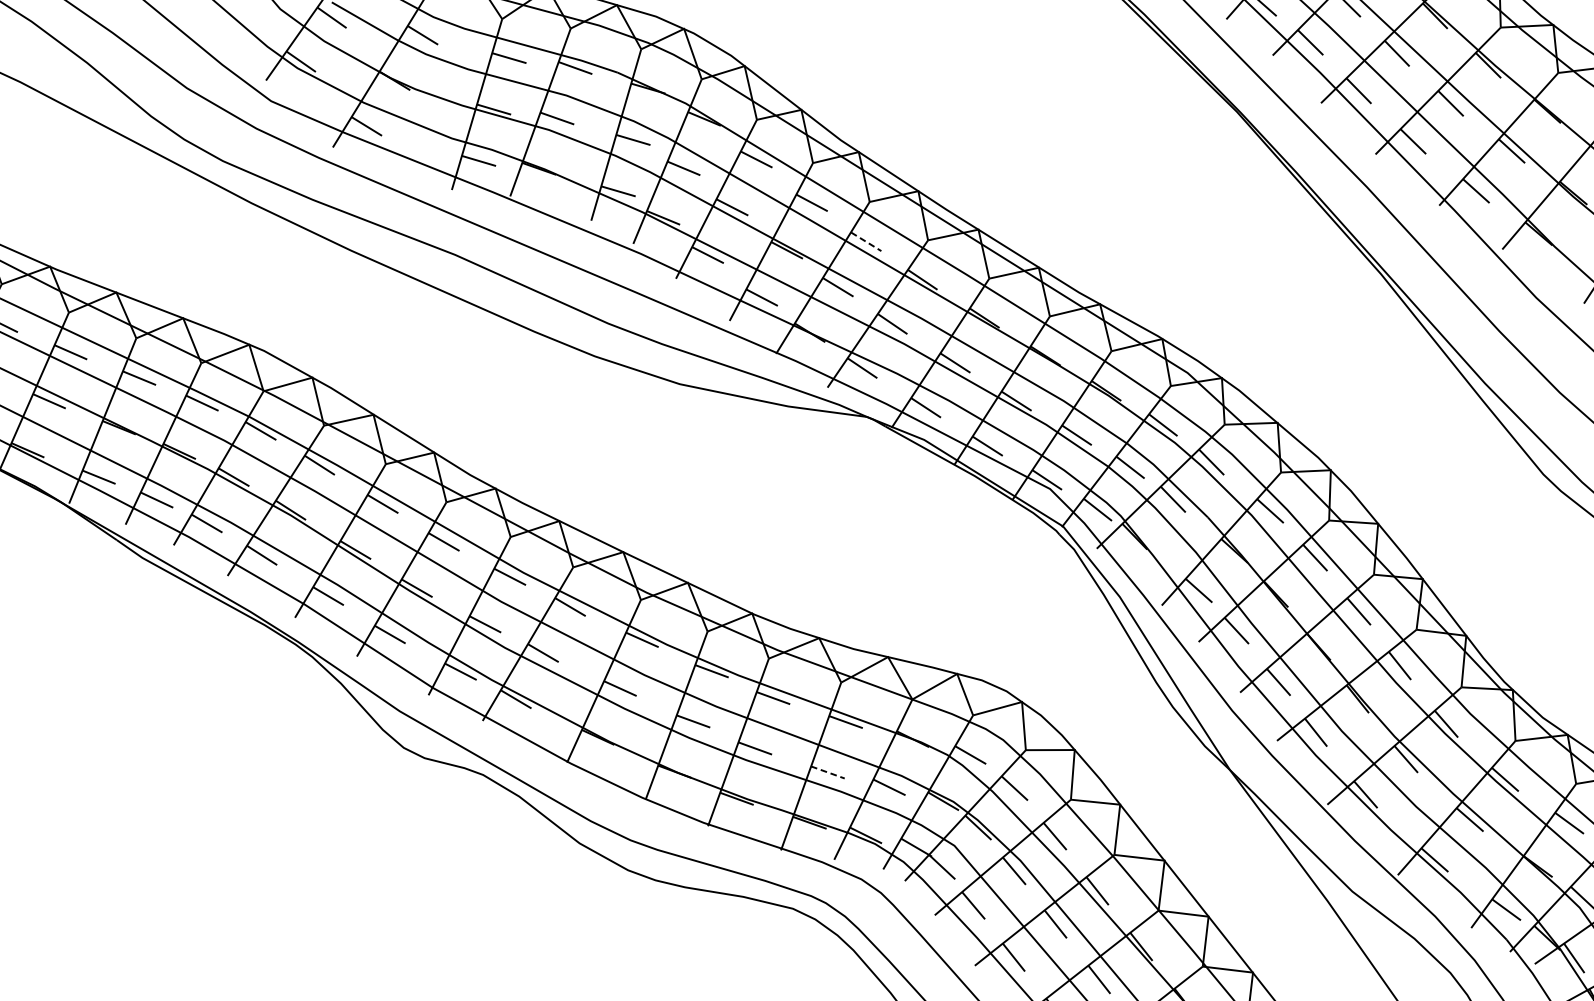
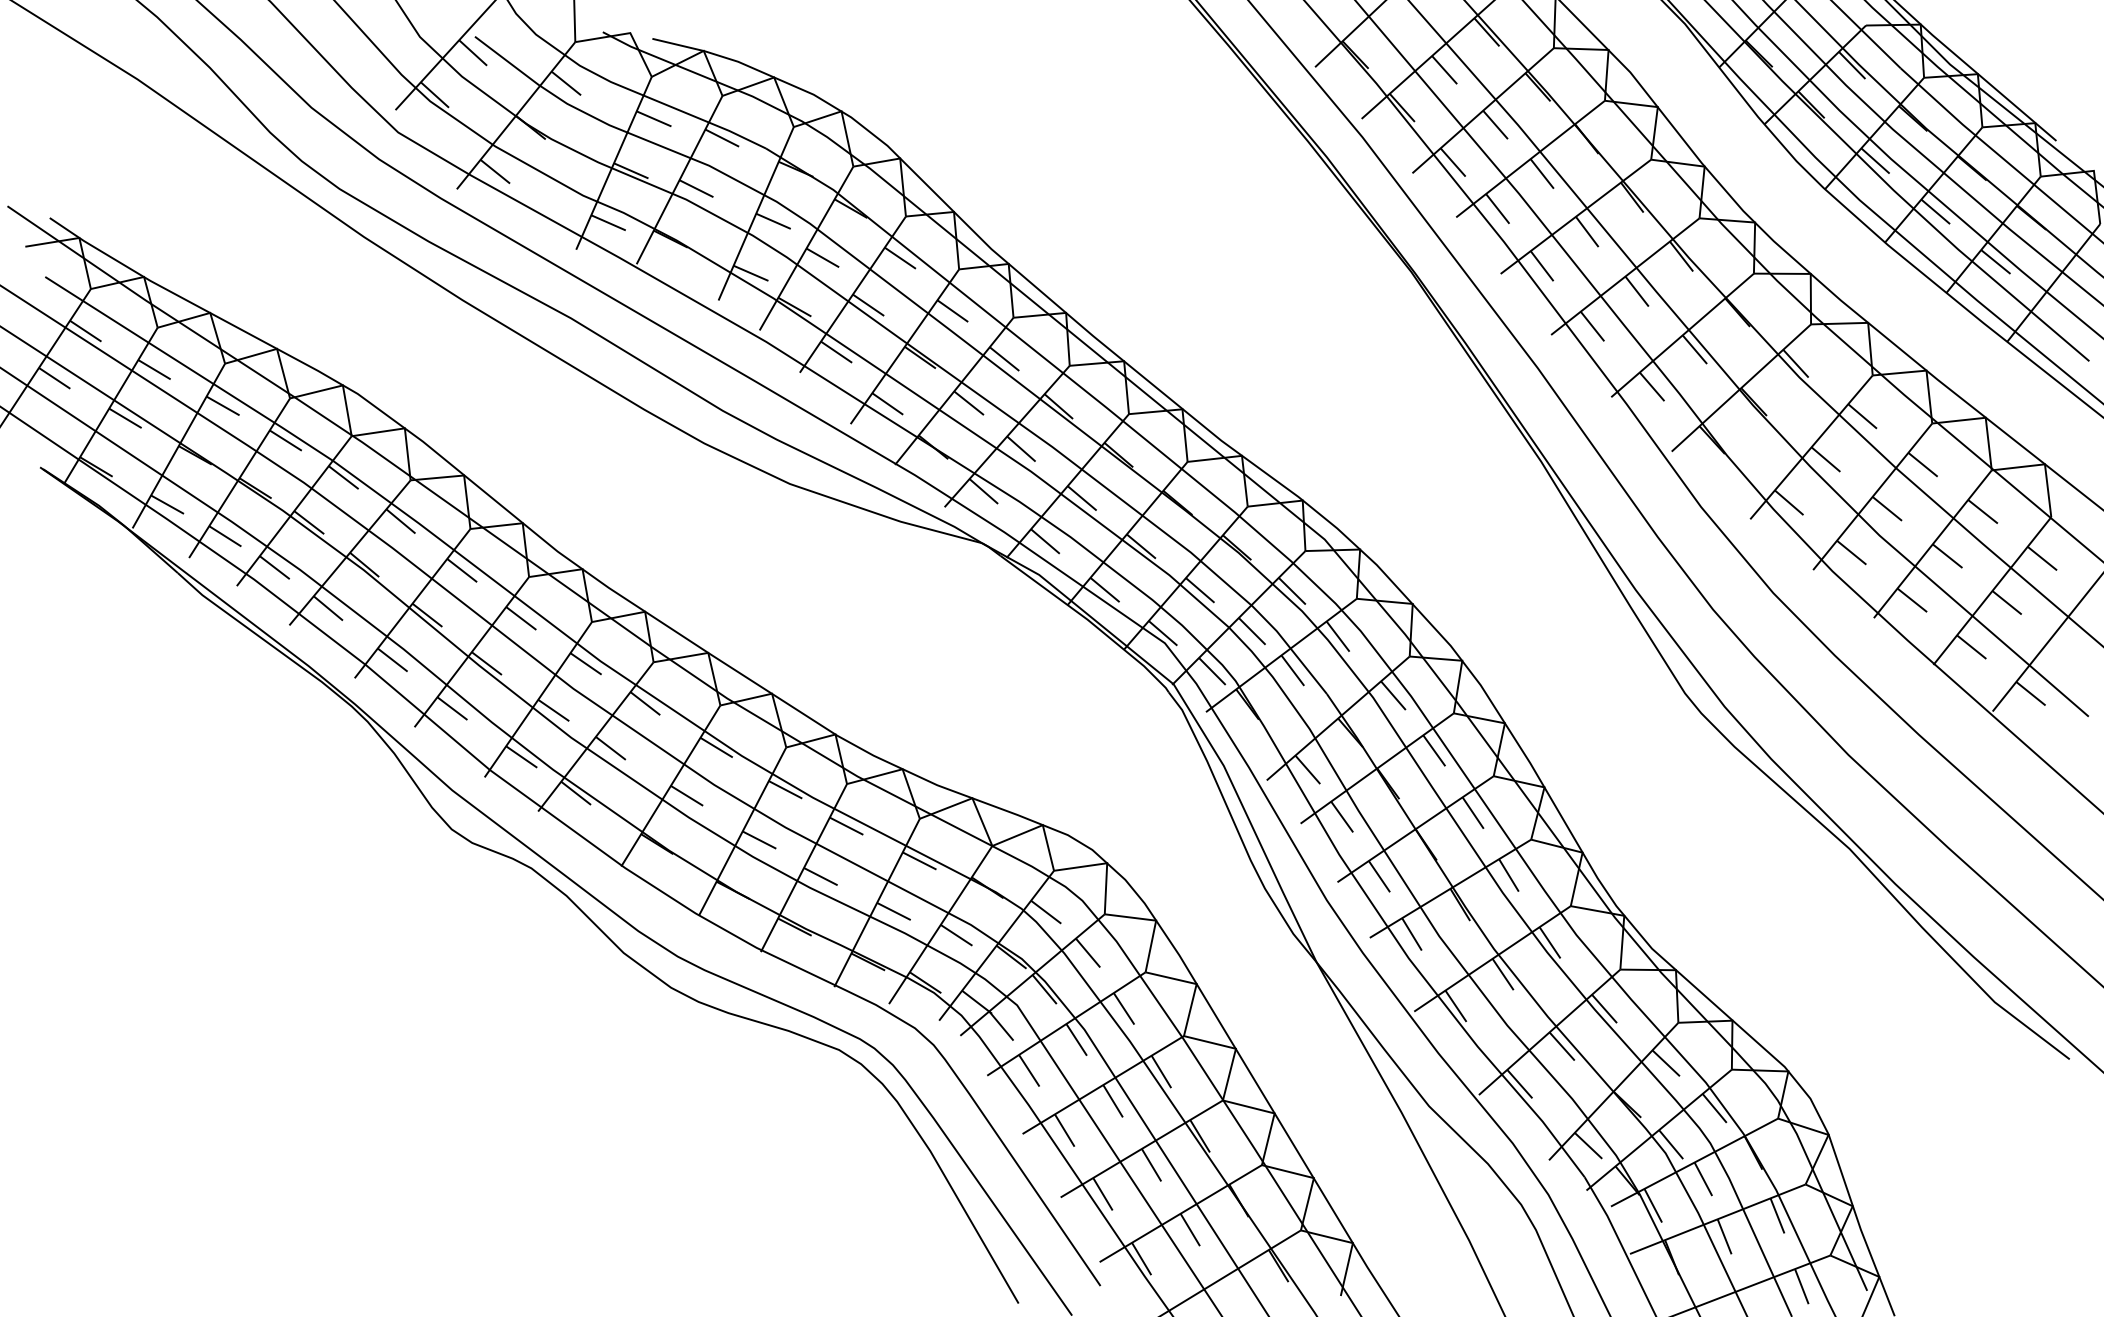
line: (866, 242) -> (1004, 359), dashed -> solid
line: (827, 772) -> (893, 911), dashed -> solid

